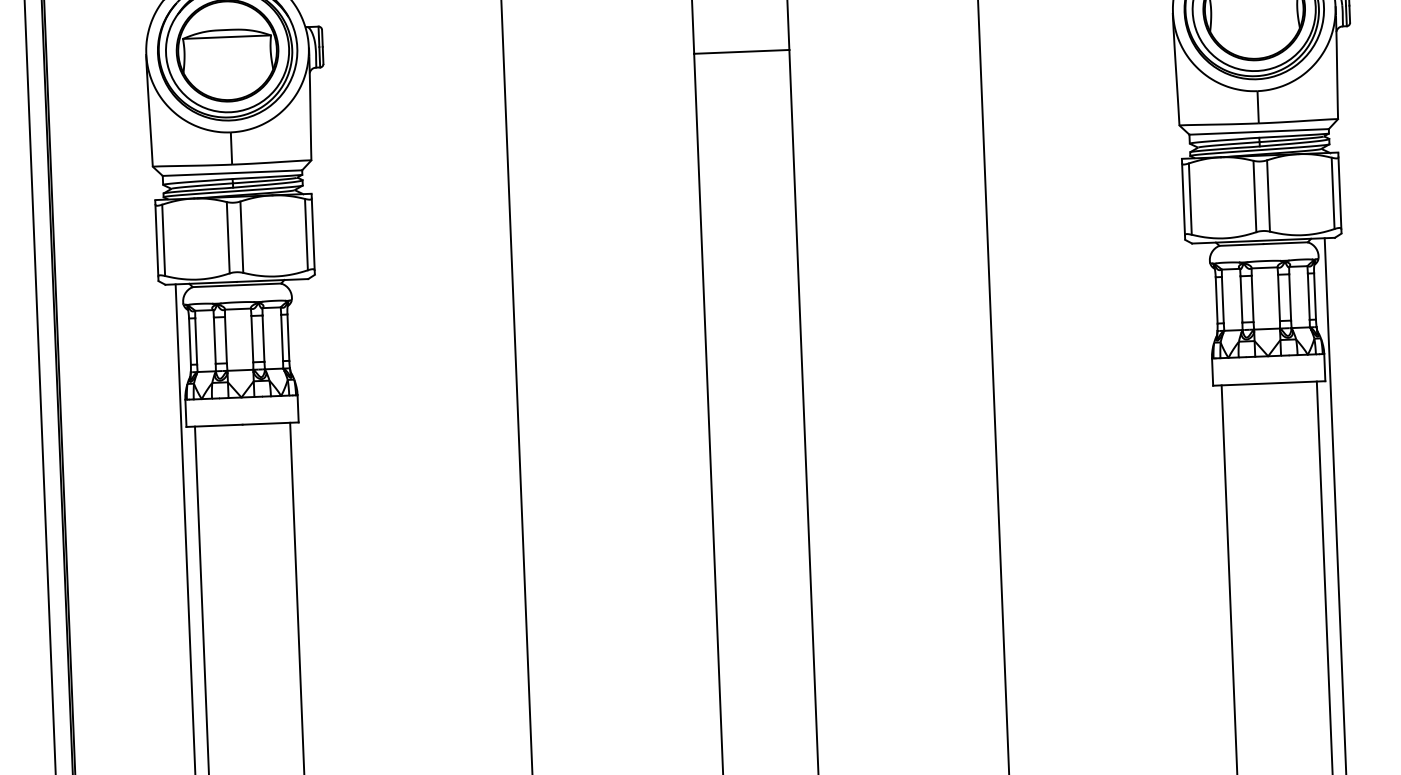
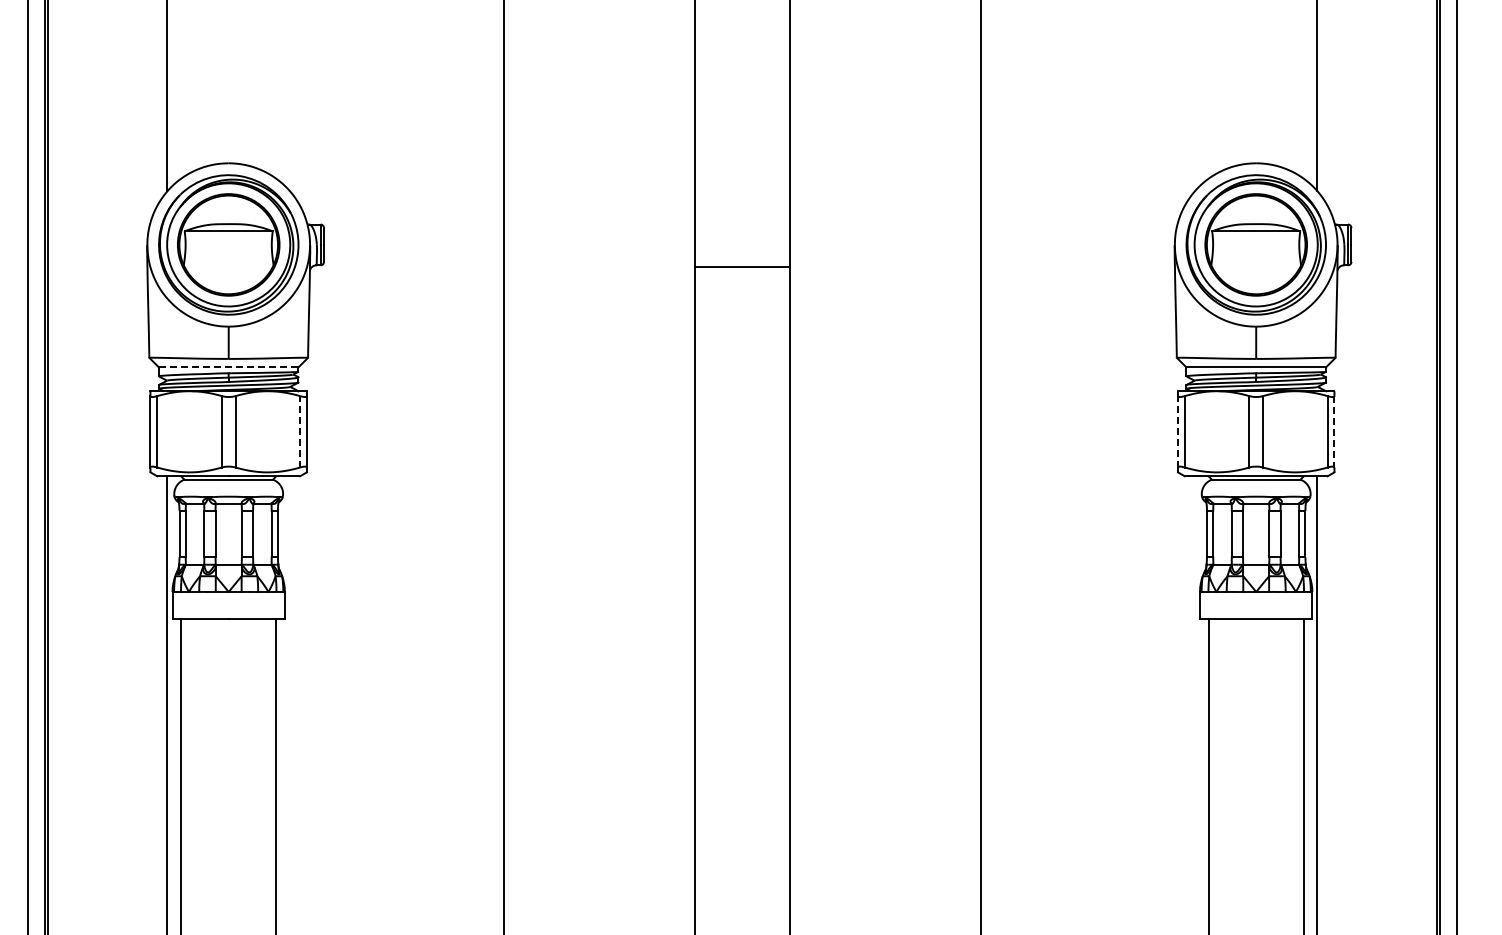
line: (232, 173) -> (228, 367), solid -> dashed
line: (1339, 192) -> (1334, 431), solid -> dashed
line: (1183, 199) -> (1177, 431), solid -> dashed
line: (306, 234) -> (300, 431), solid -> dashed

